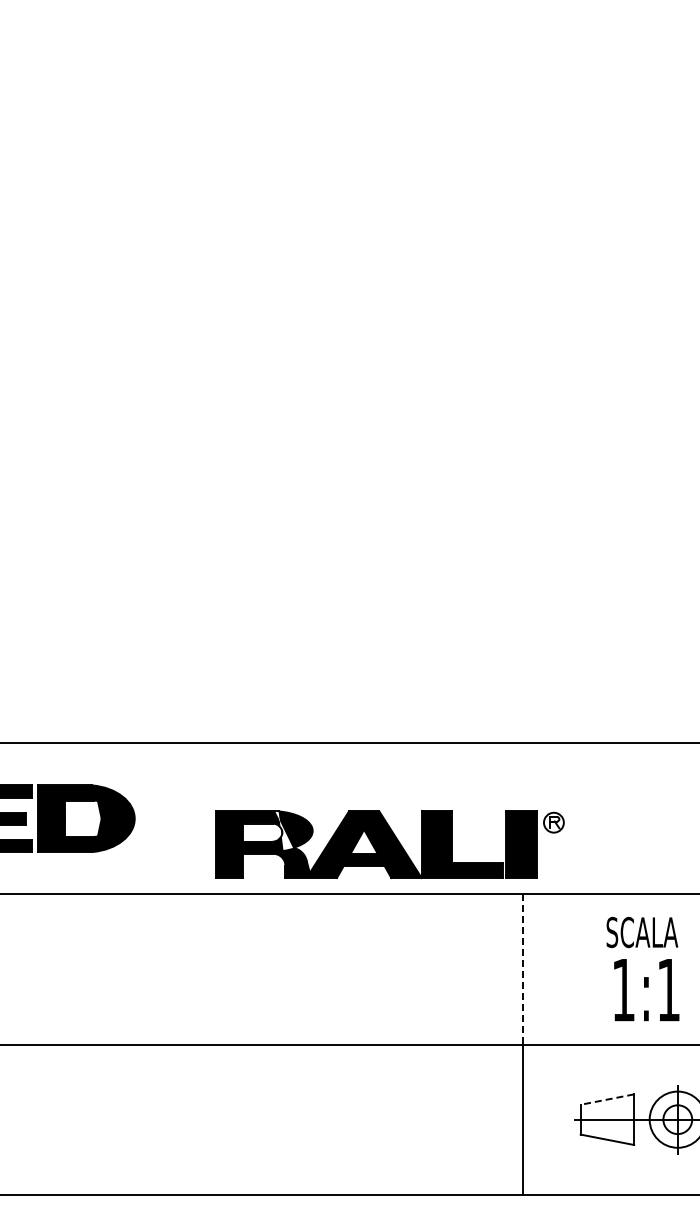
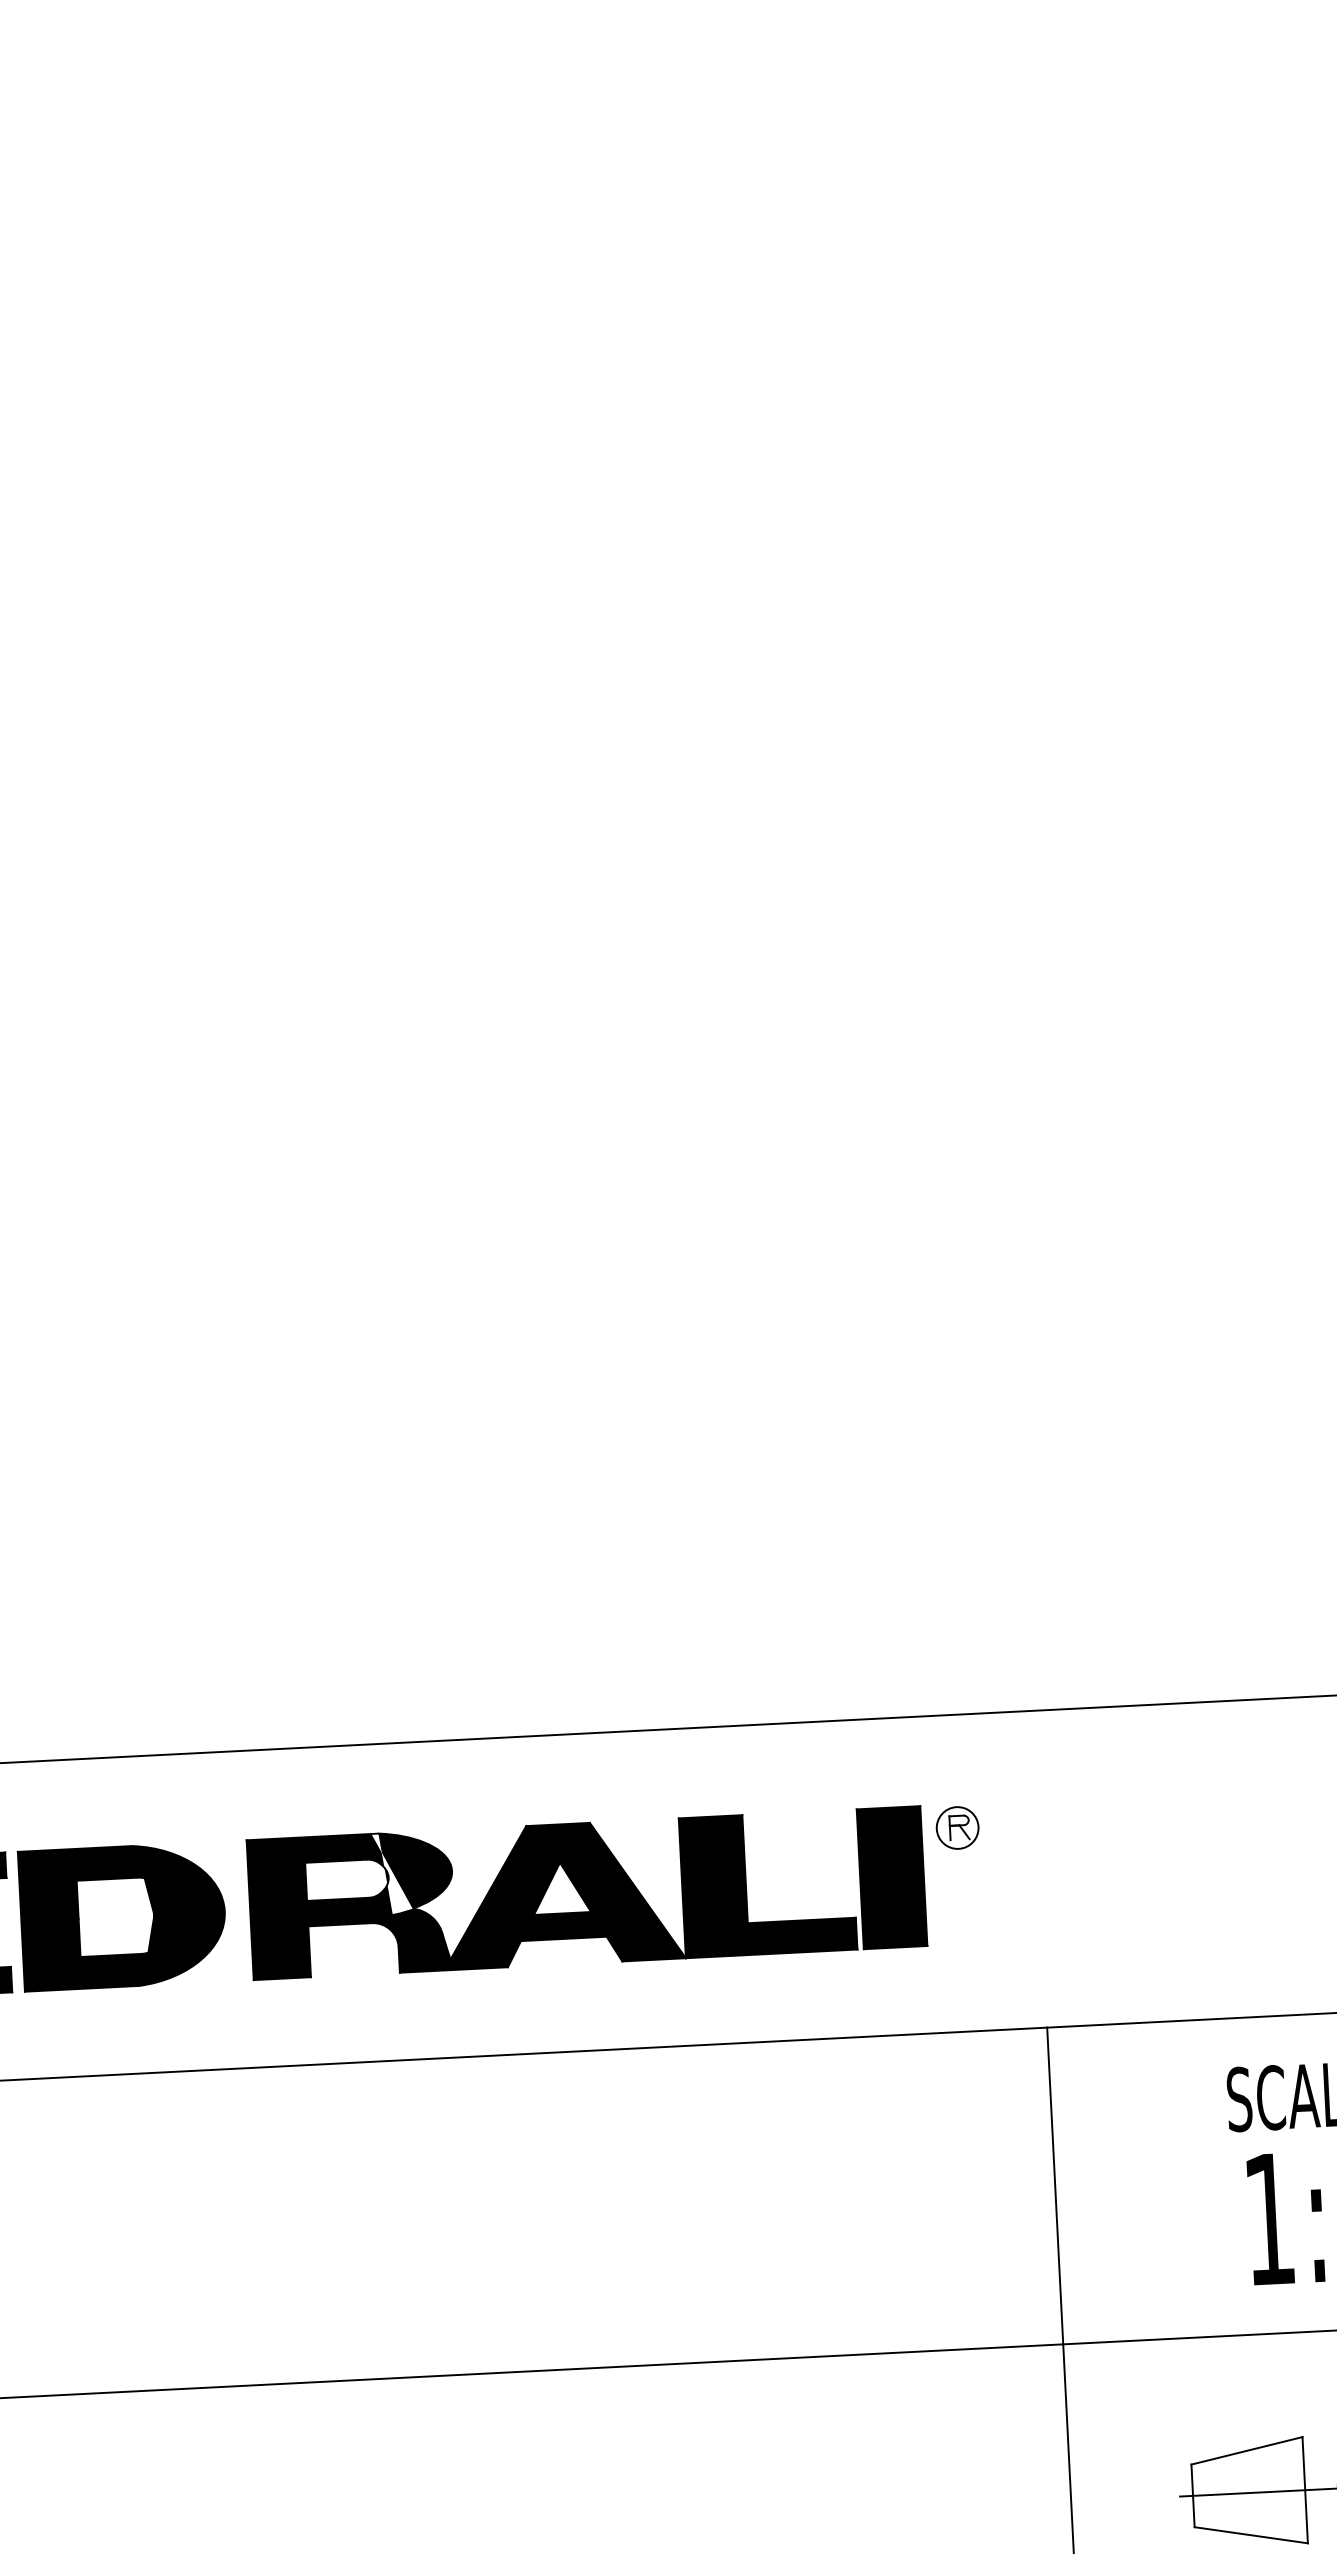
part: (389, 844) -> (614, 1891), moved
line: (522, 969) -> (1054, 2186), dashed -> solid
line: (606, 1099) -> (1245, 2450), dashed -> solid

